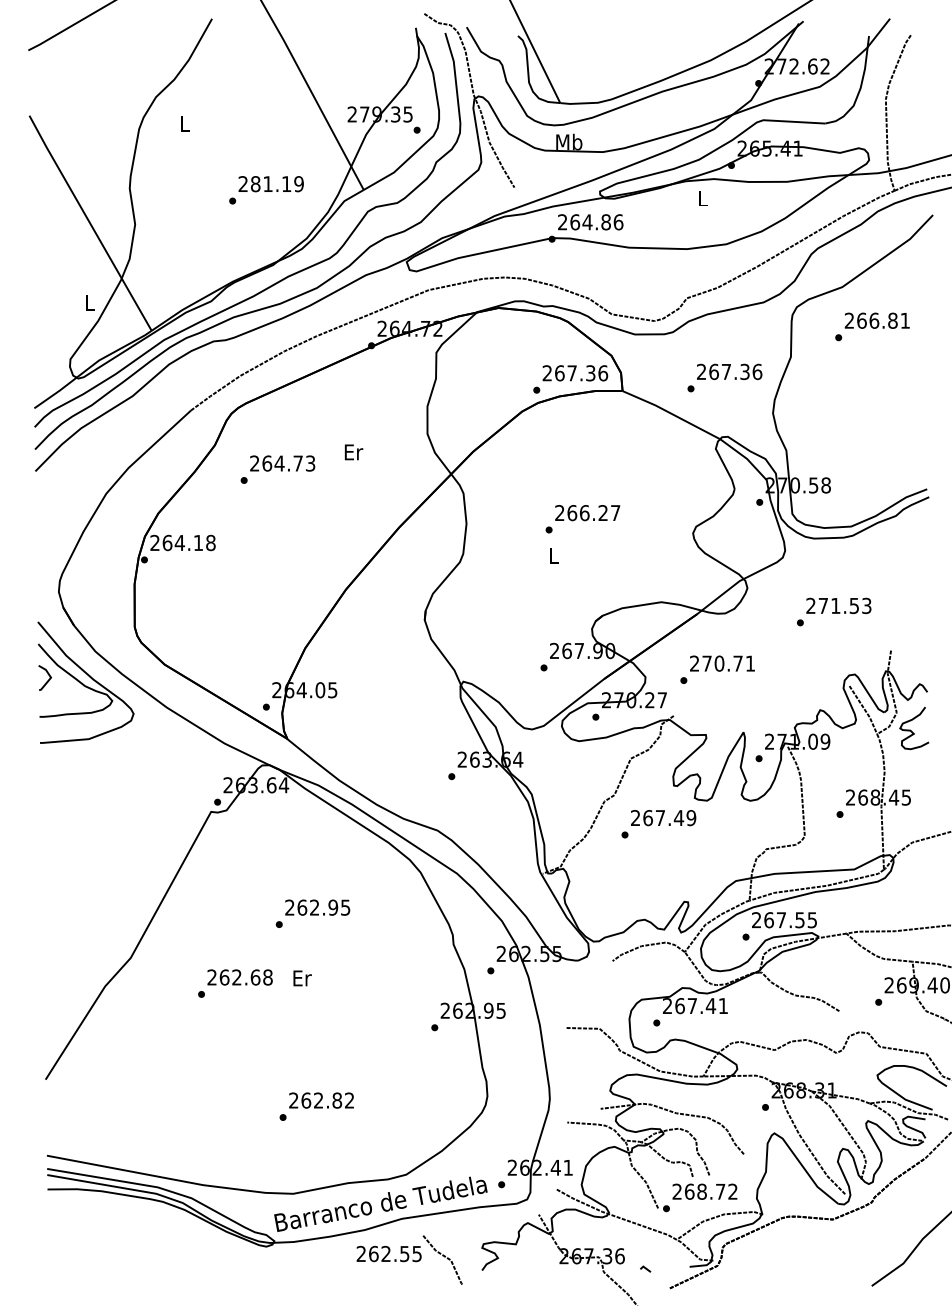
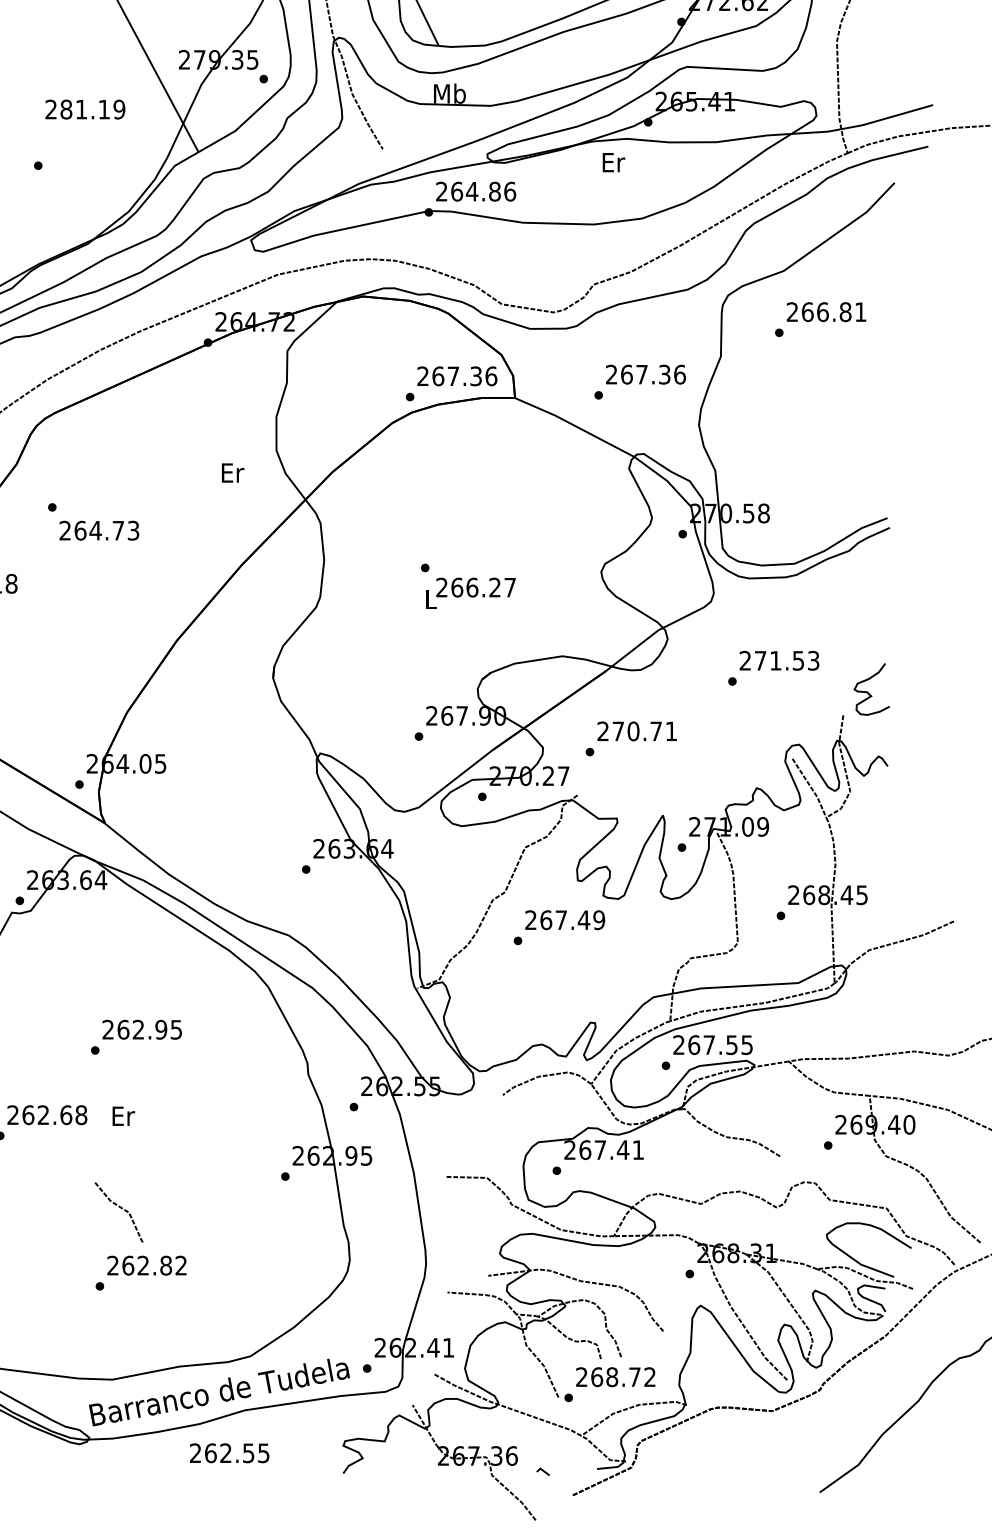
text: (270, 184) -> (84, 110), moved
text: (703, 198) -> (613, 162), L -> Er
text: (353, 452) -> (232, 473), moved
text: (282, 463) -> (99, 530), moved
text: (587, 513) -> (475, 588), moved
curve: (911, 730) -> (868, 692), moved
line: (444, 1257) -> (121, 1209), moved

